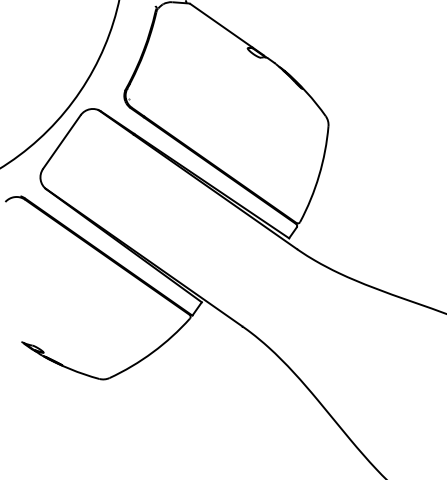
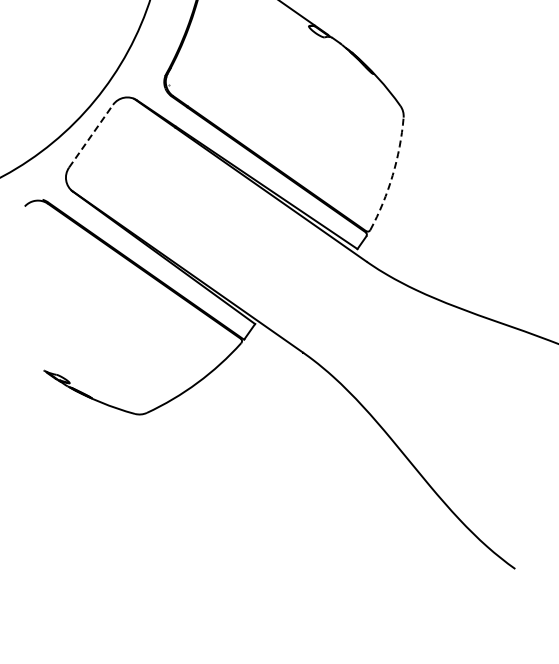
line: (62, 141) -> (91, 135), solid -> dashed
arc: (319, 175) -> (392, 175), solid -> dashed

